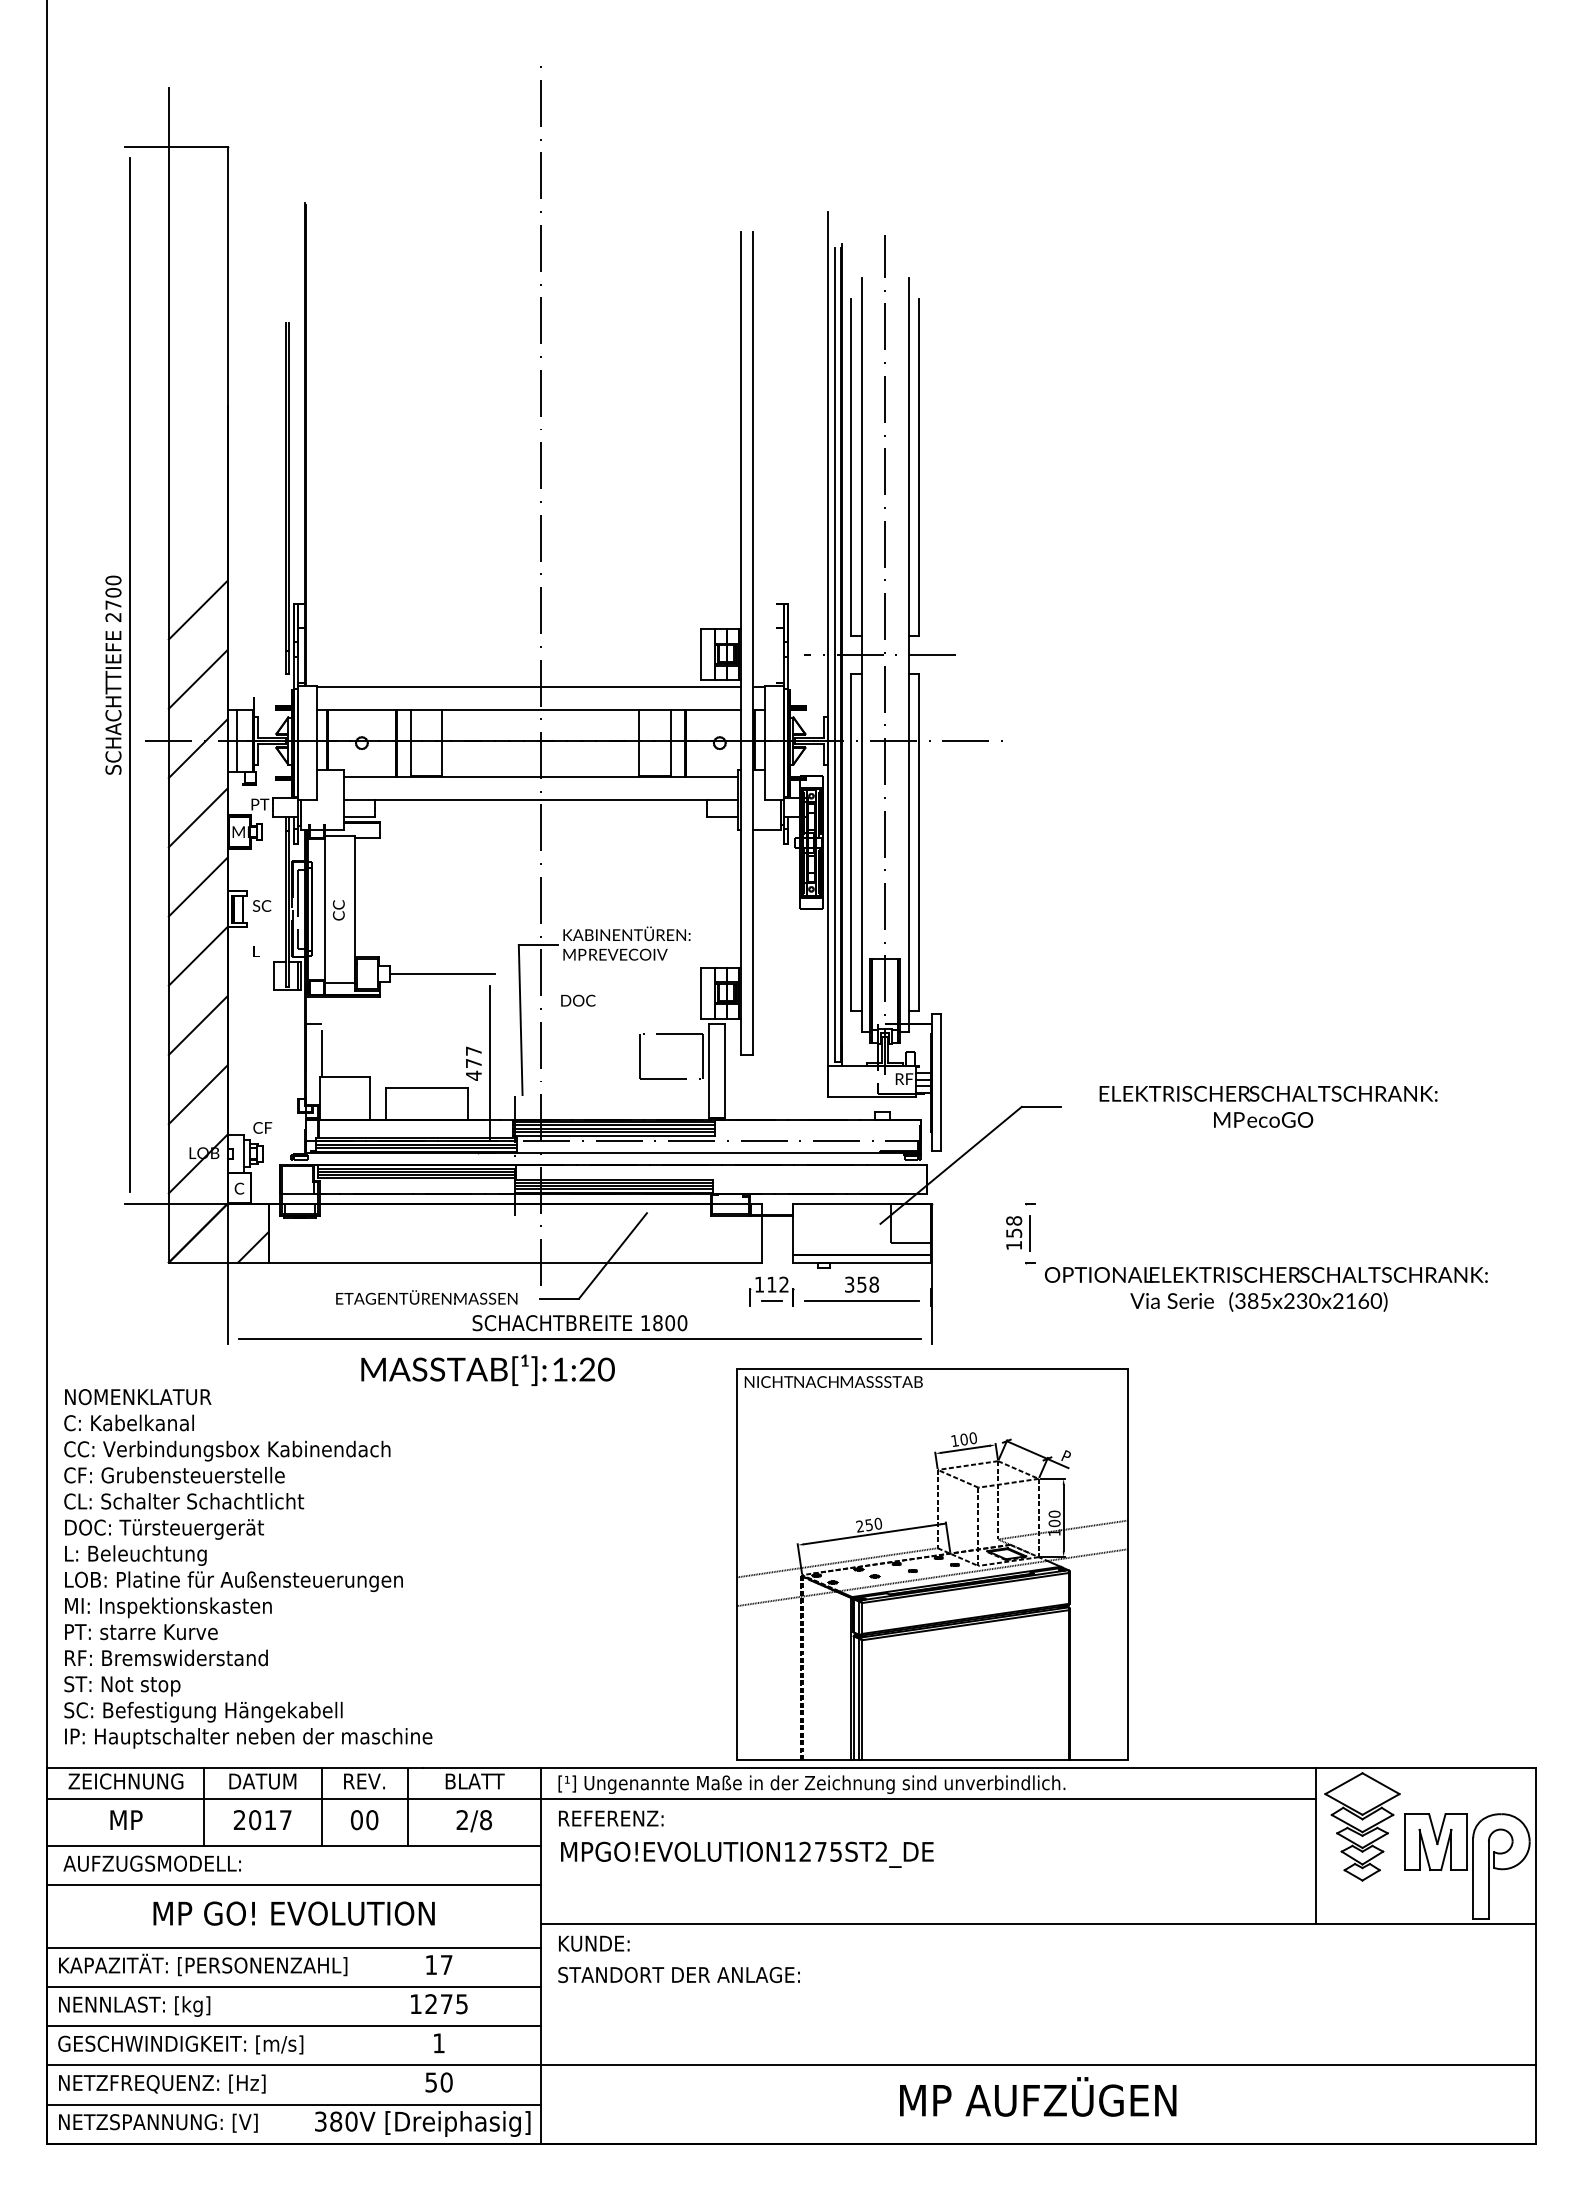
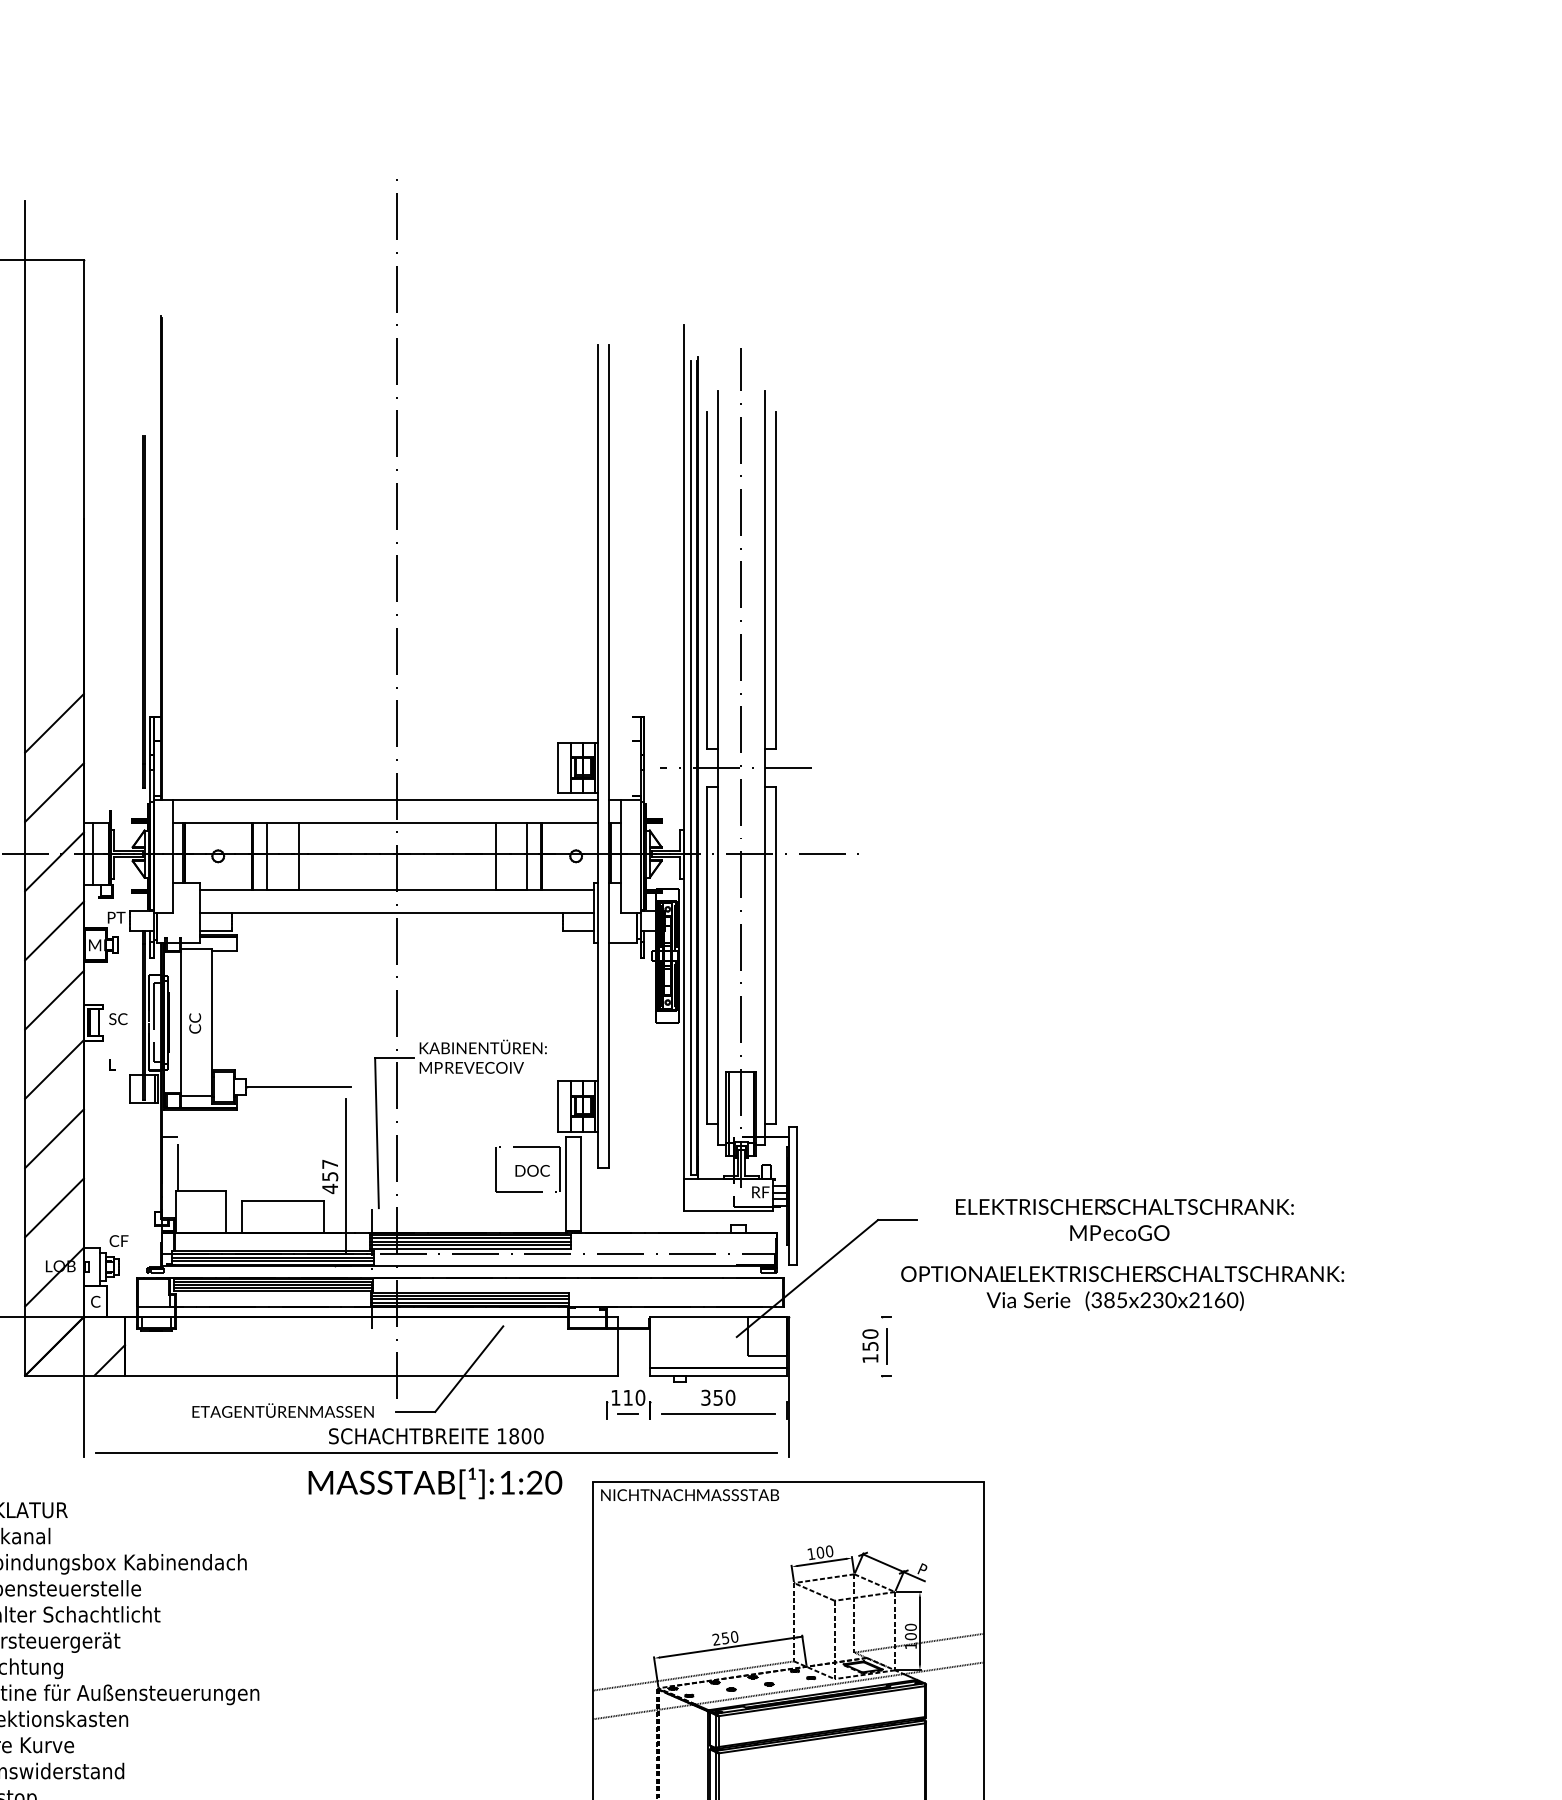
text: (578, 1000) -> (532, 1170), moved
text: (473, 1063) -> (329, 1176), 477 -> 457
text: (1013, 1220) -> (869, 1333), 158 -> 150
text: (783, 1284) -> (639, 1397), 112 -> 110
text: (874, 1284) -> (730, 1397), 358 -> 350
text: (1266, 1289) -> (1122, 1288), moved
text: (487, 1369) -> (434, 1482), moved

